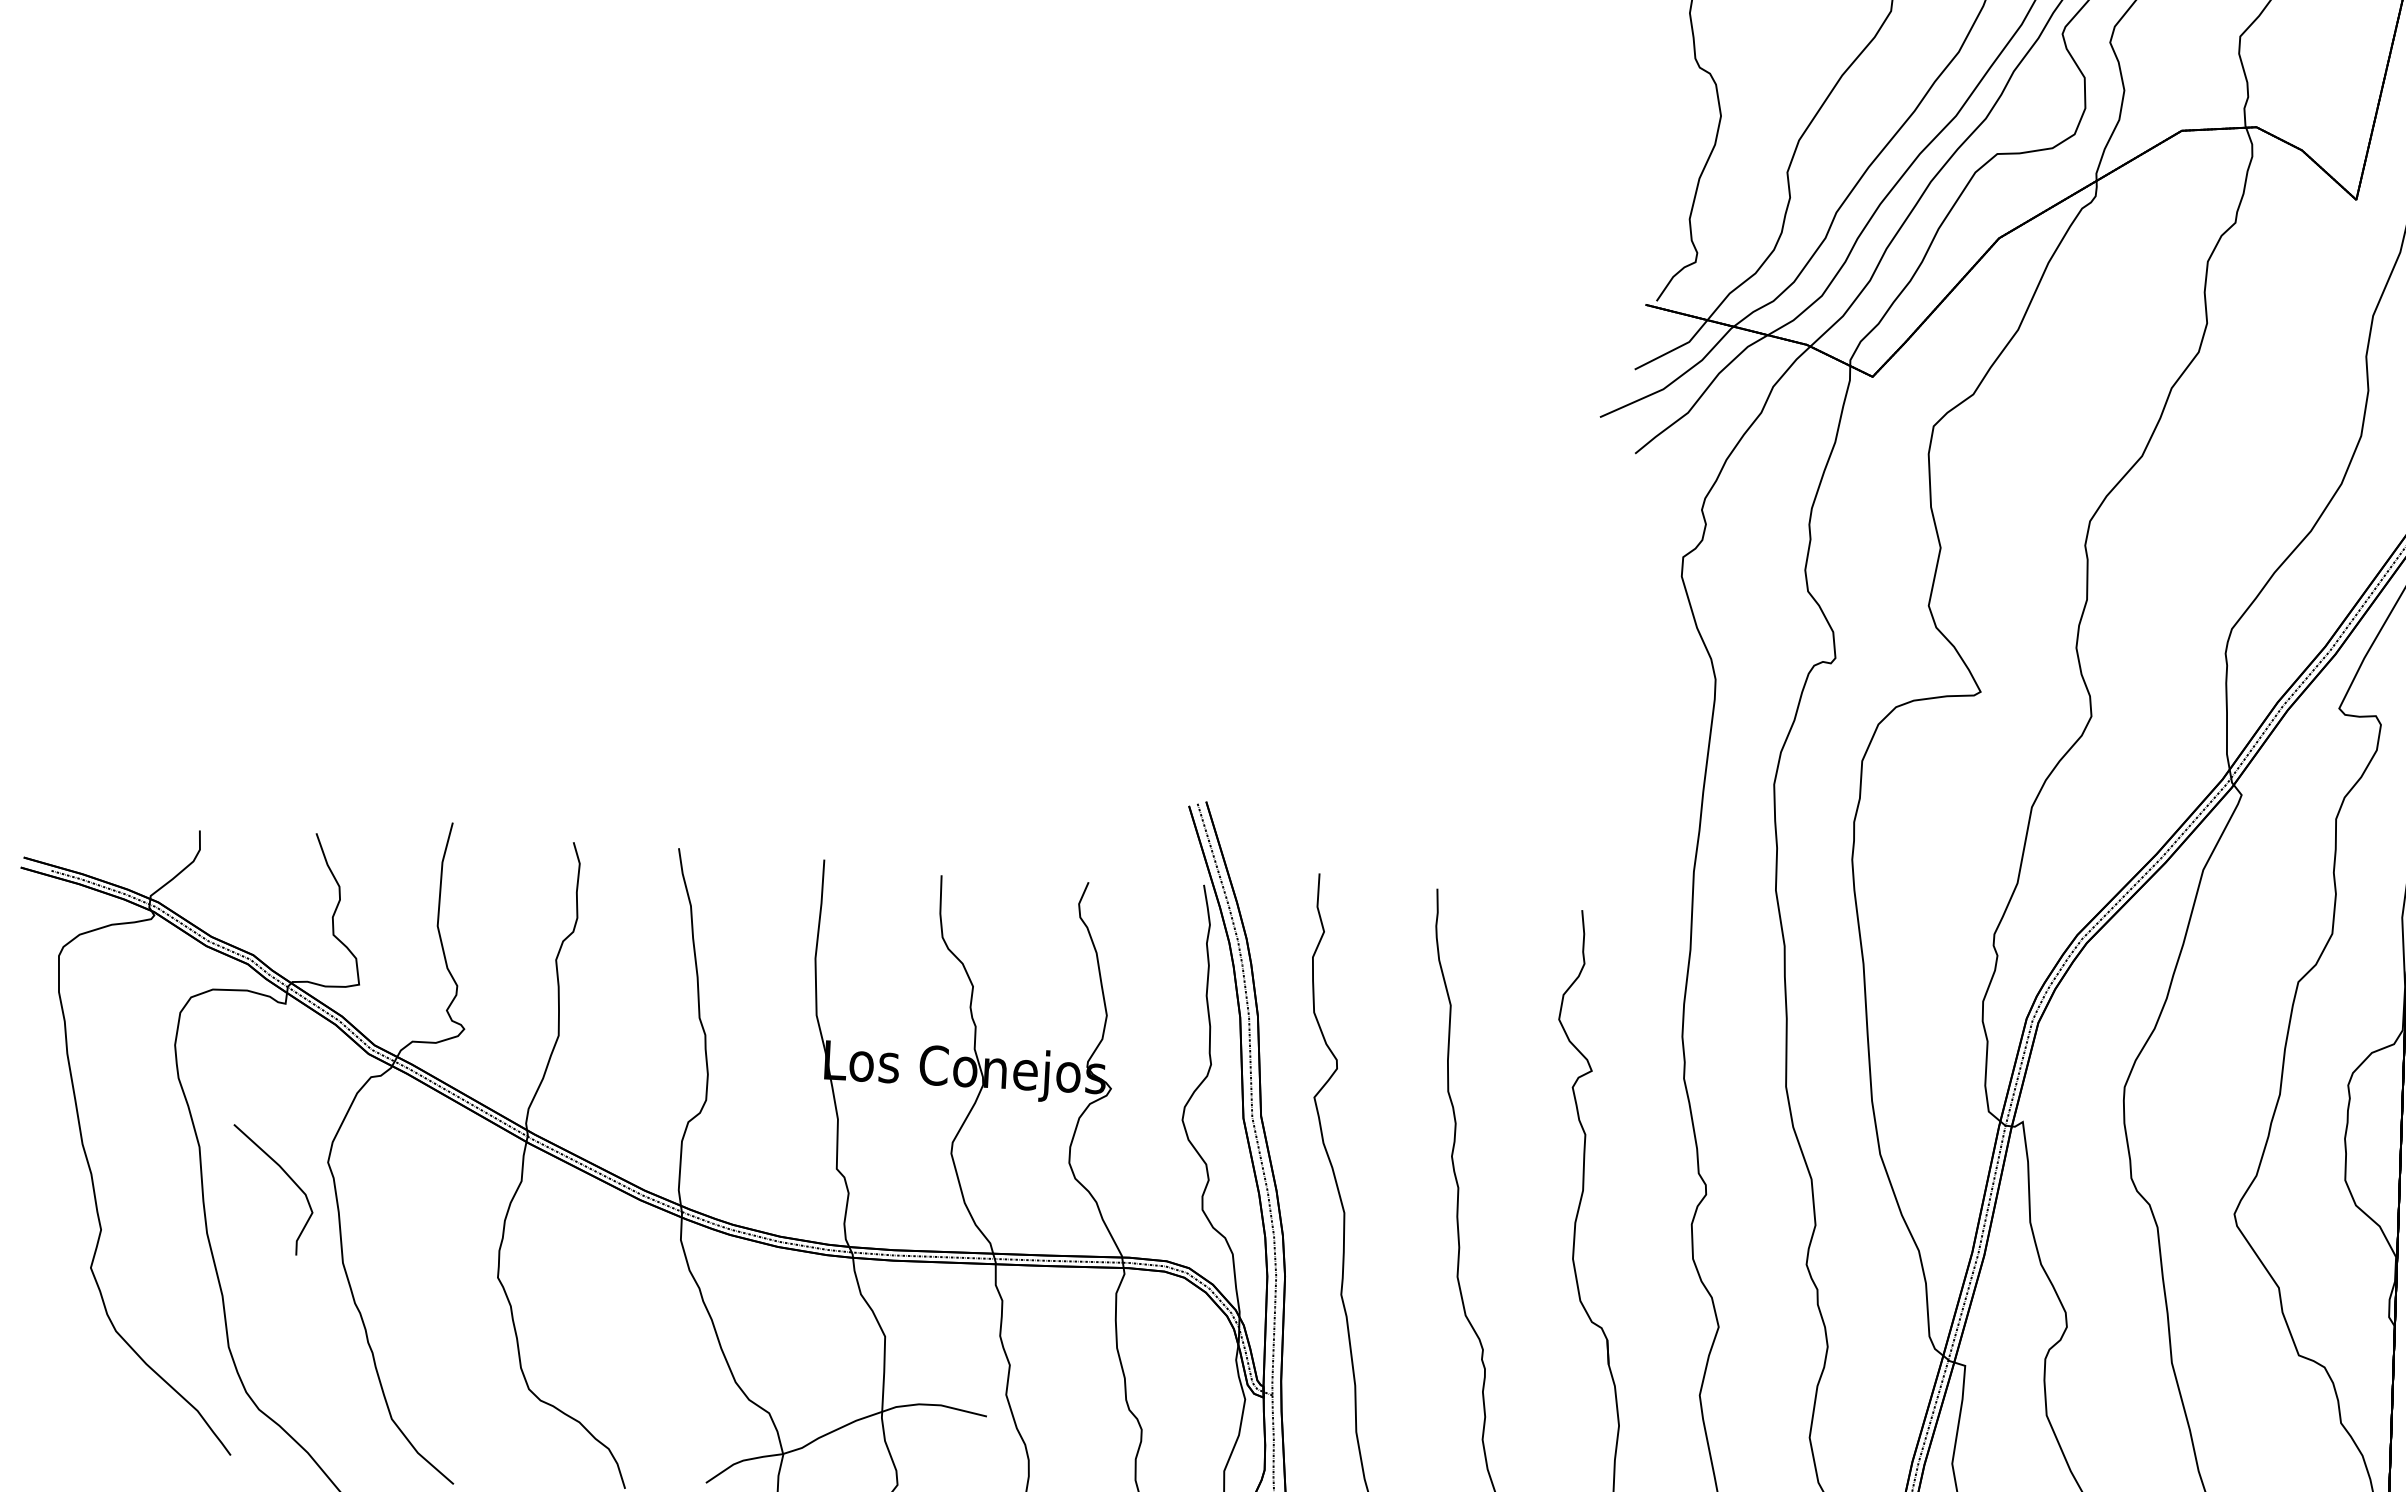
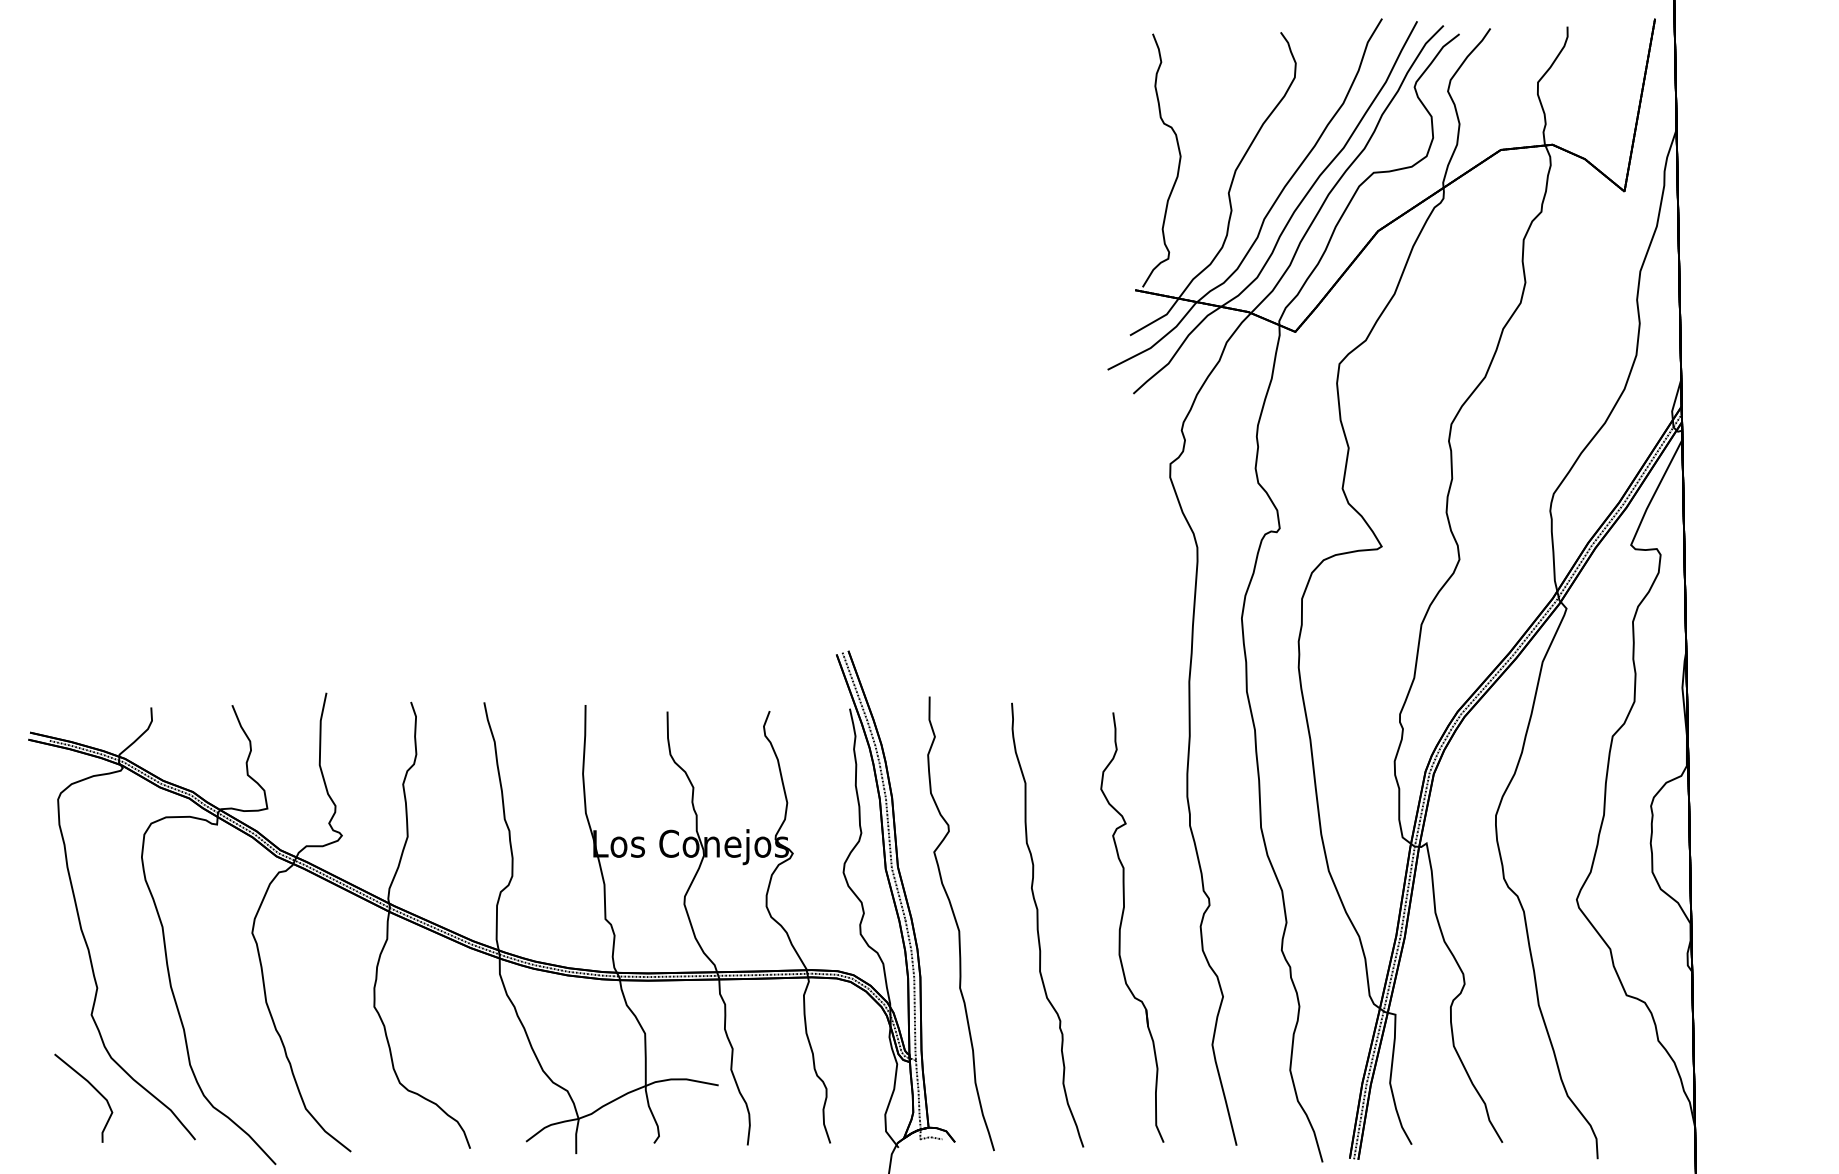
curve: (285, 1175) -> (92, 1087), moved

